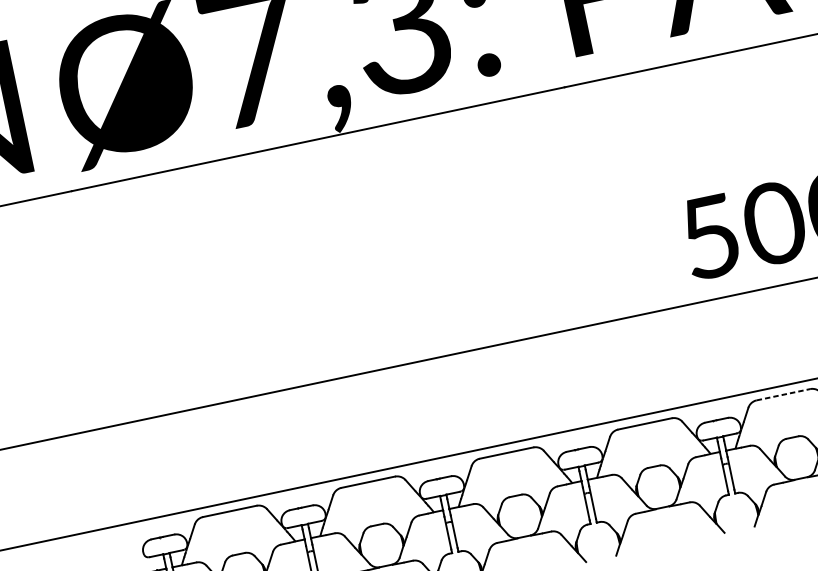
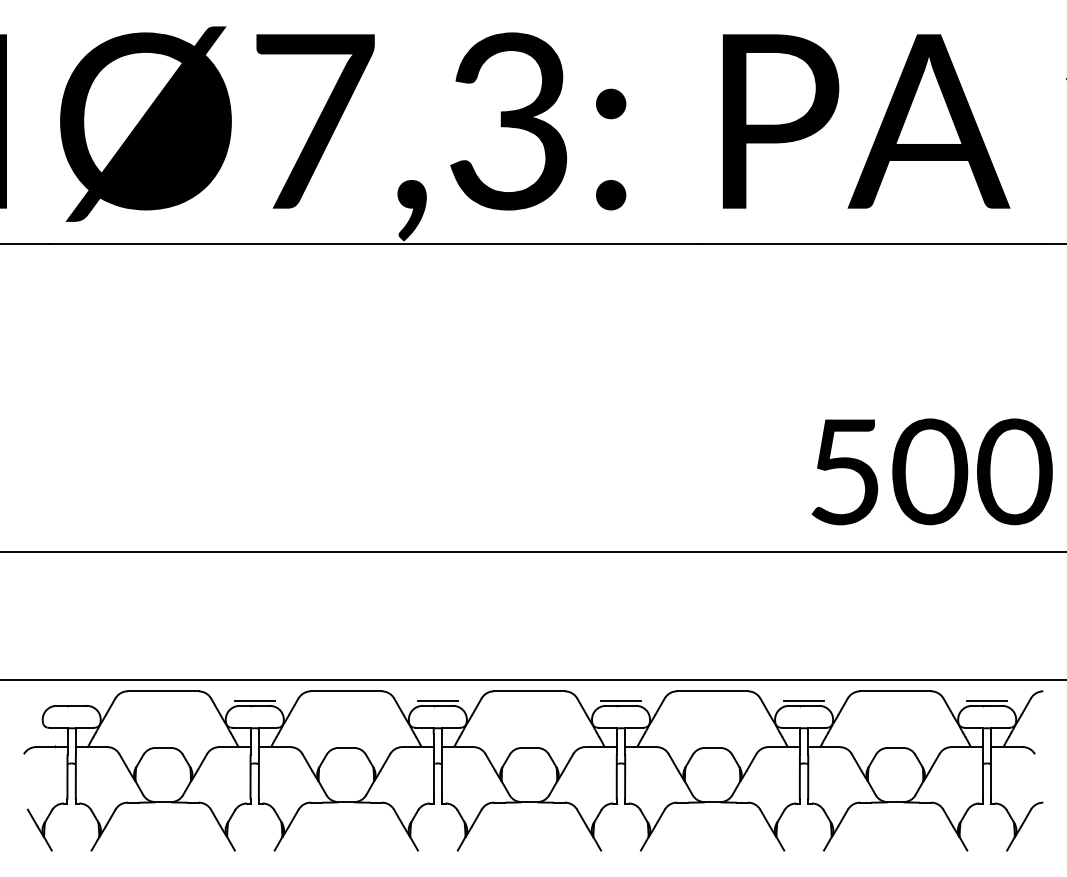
line: (784, 394) -> (896, 691), dashed -> solid
line: (715, 416) -> (803, 700), added
line: (576, 445) -> (620, 700), added
line: (438, 474) -> (437, 700), added
line: (300, 503) -> (254, 700), added

